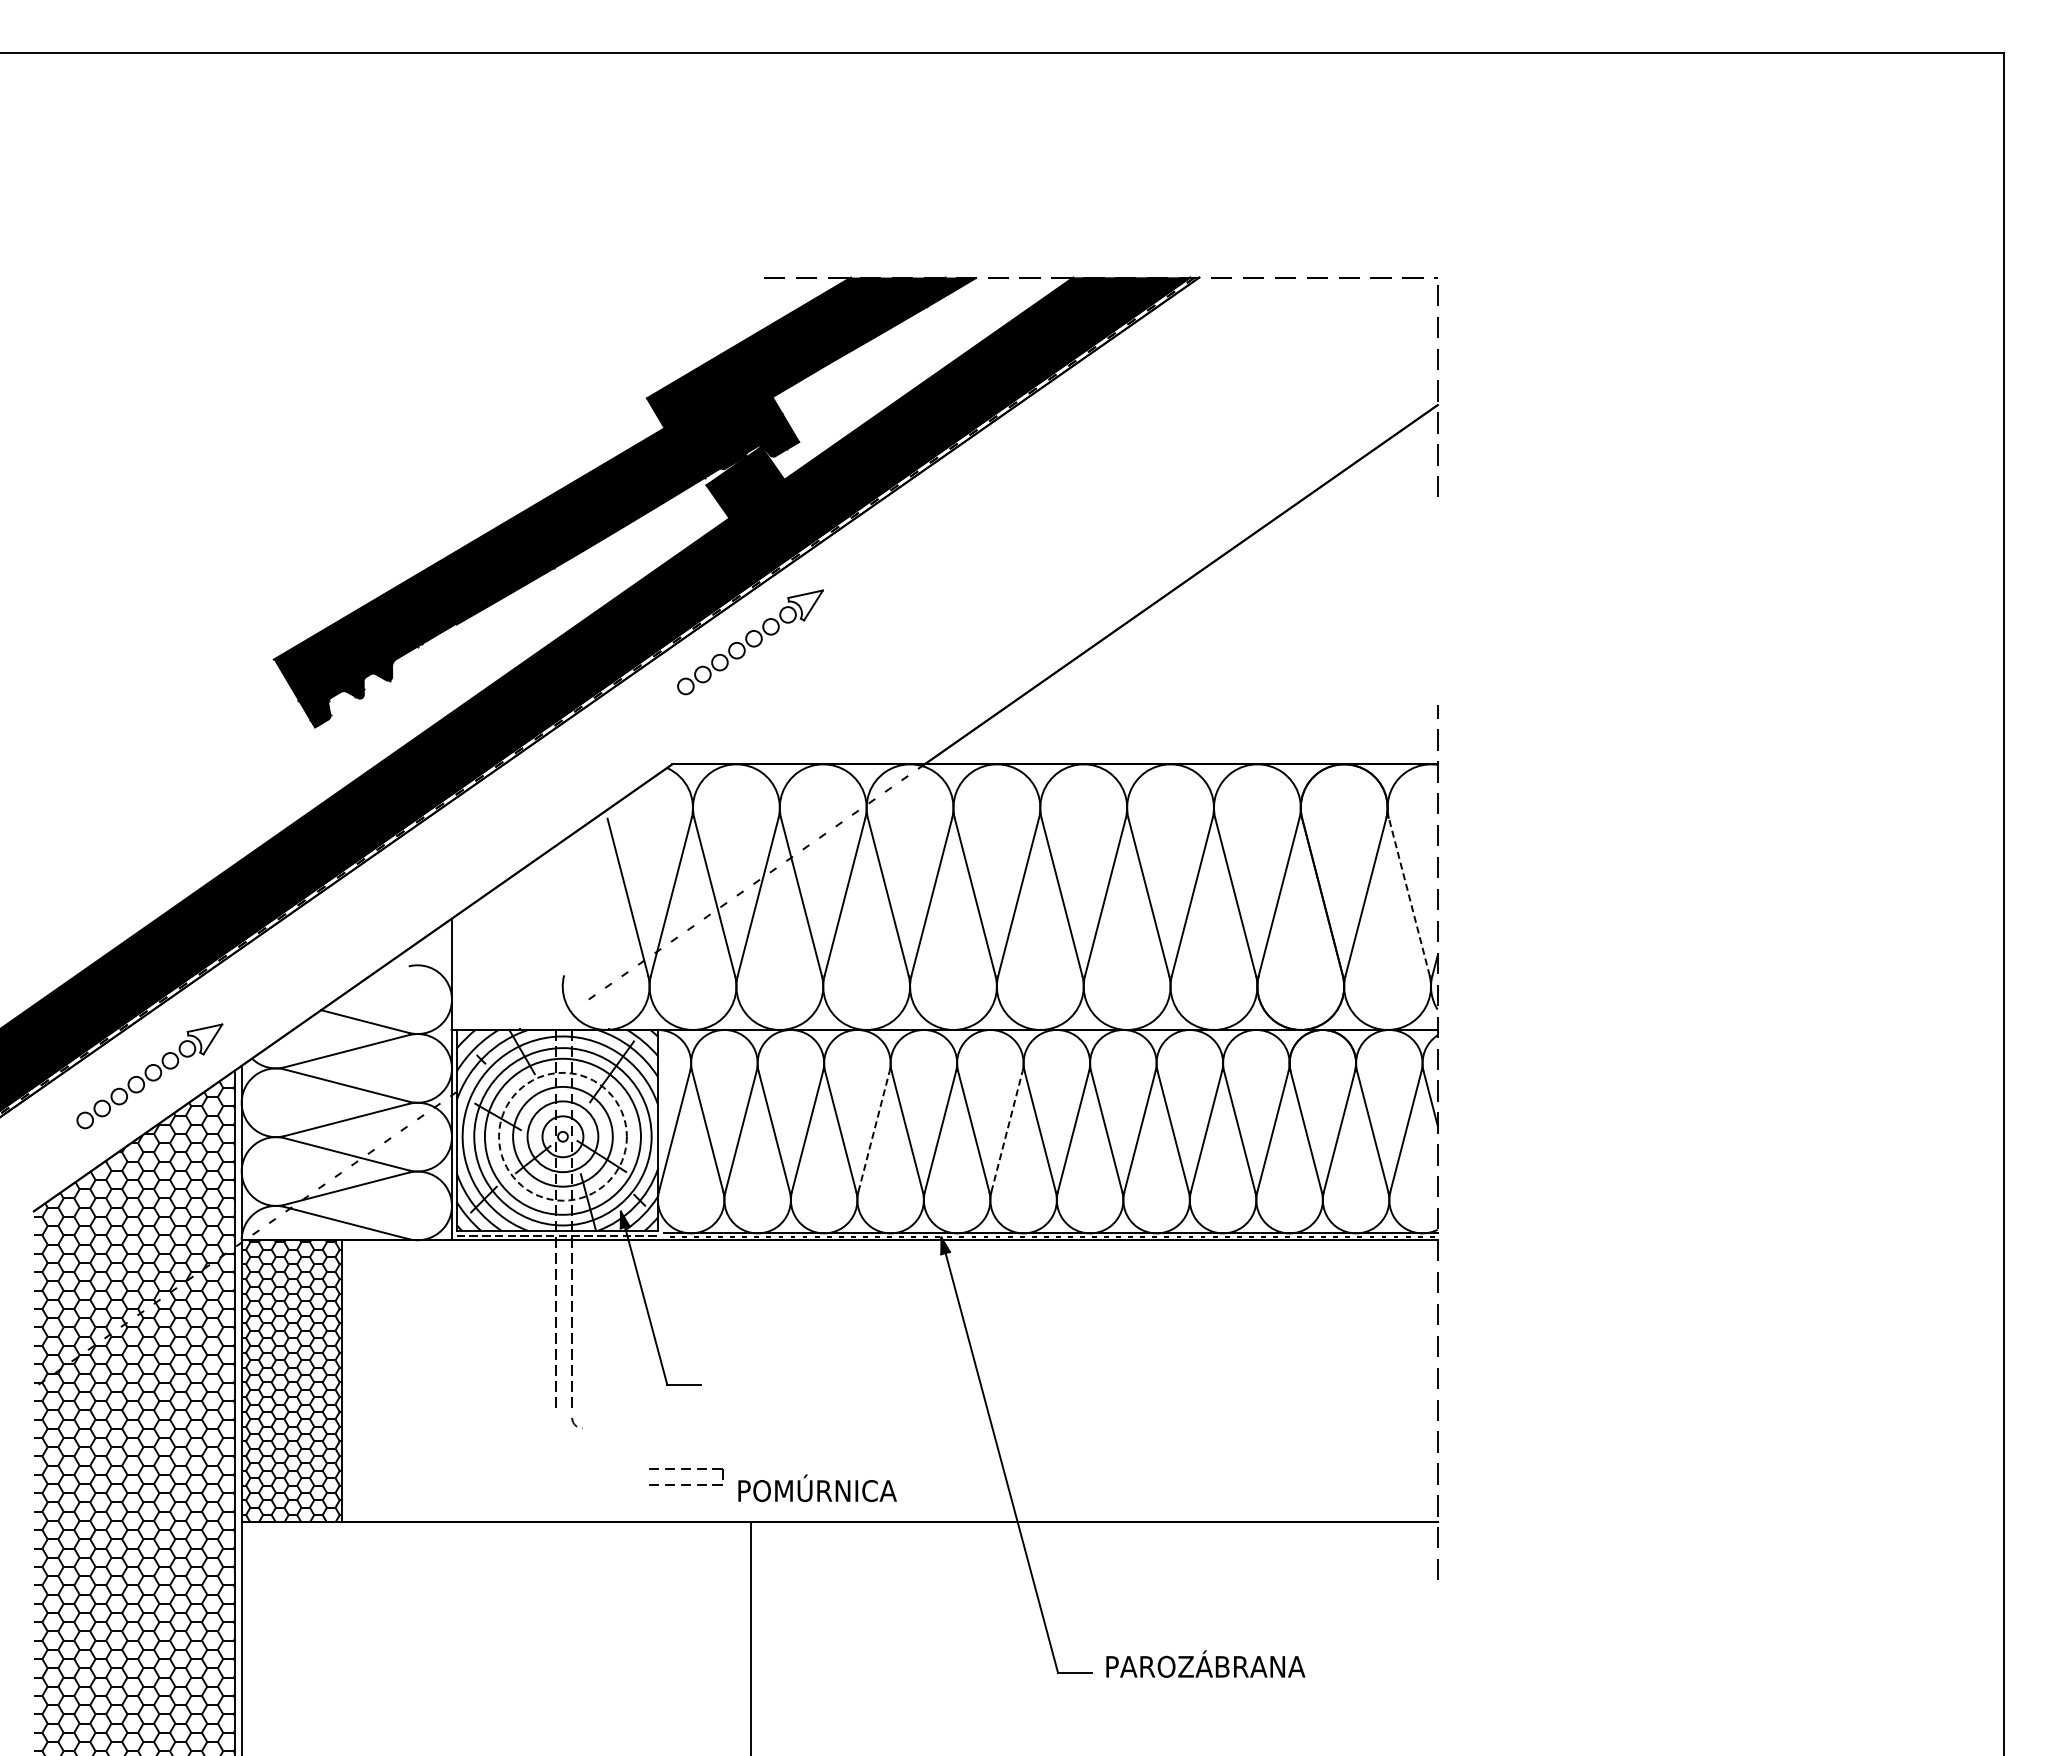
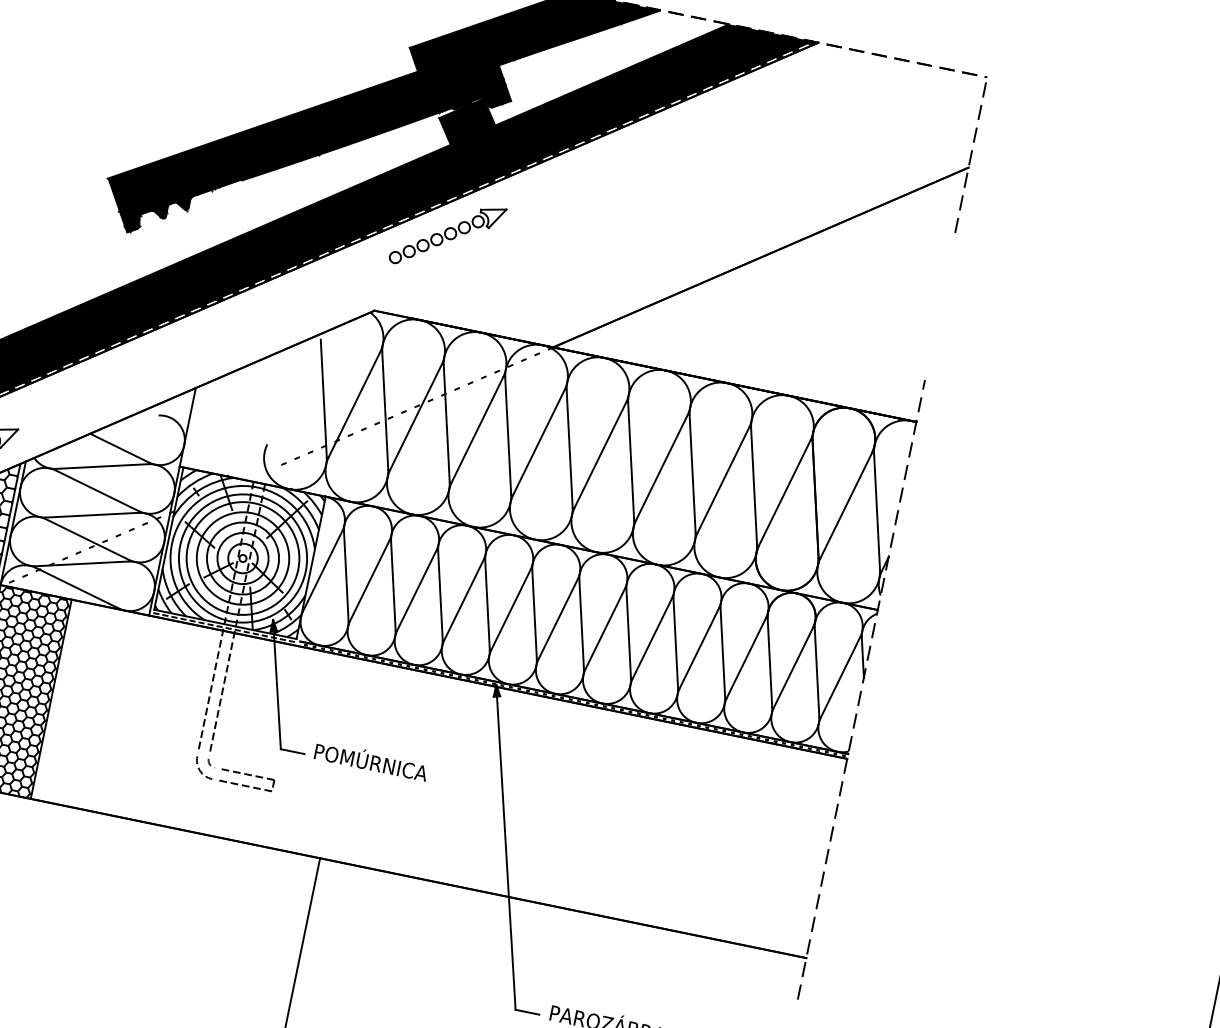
line: (1409, 896) -> (877, 511), dashed -> solid
line: (874, 1131) -> (464, 600), dashed -> solid
line: (1007, 1131) -> (558, 619), dashed -> solid
circle: (562, 1136) -> (242, 558), dashed -> solid
arc: (564, 1435) -> (200, 770), added
part: (686, 1469) -> (248, 774), moved
text: (817, 1488) -> (371, 761), moved

